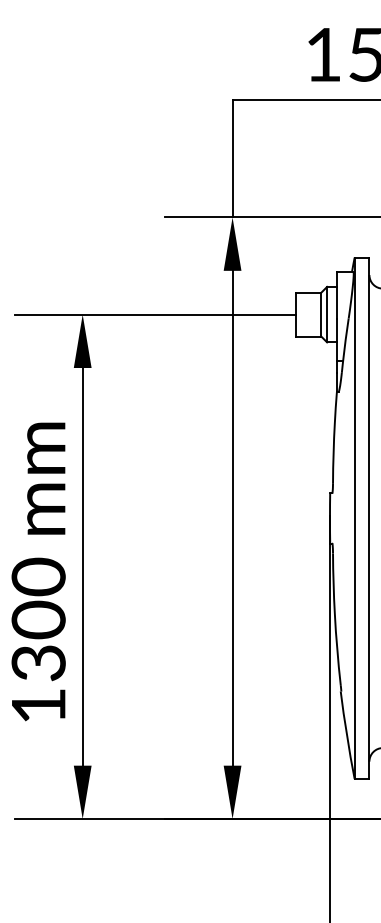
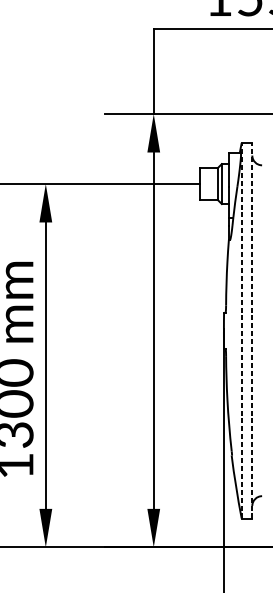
line: (354, 518) -> (241, 330), solid -> dashed
line: (369, 518) -> (252, 330), solid -> dashed

